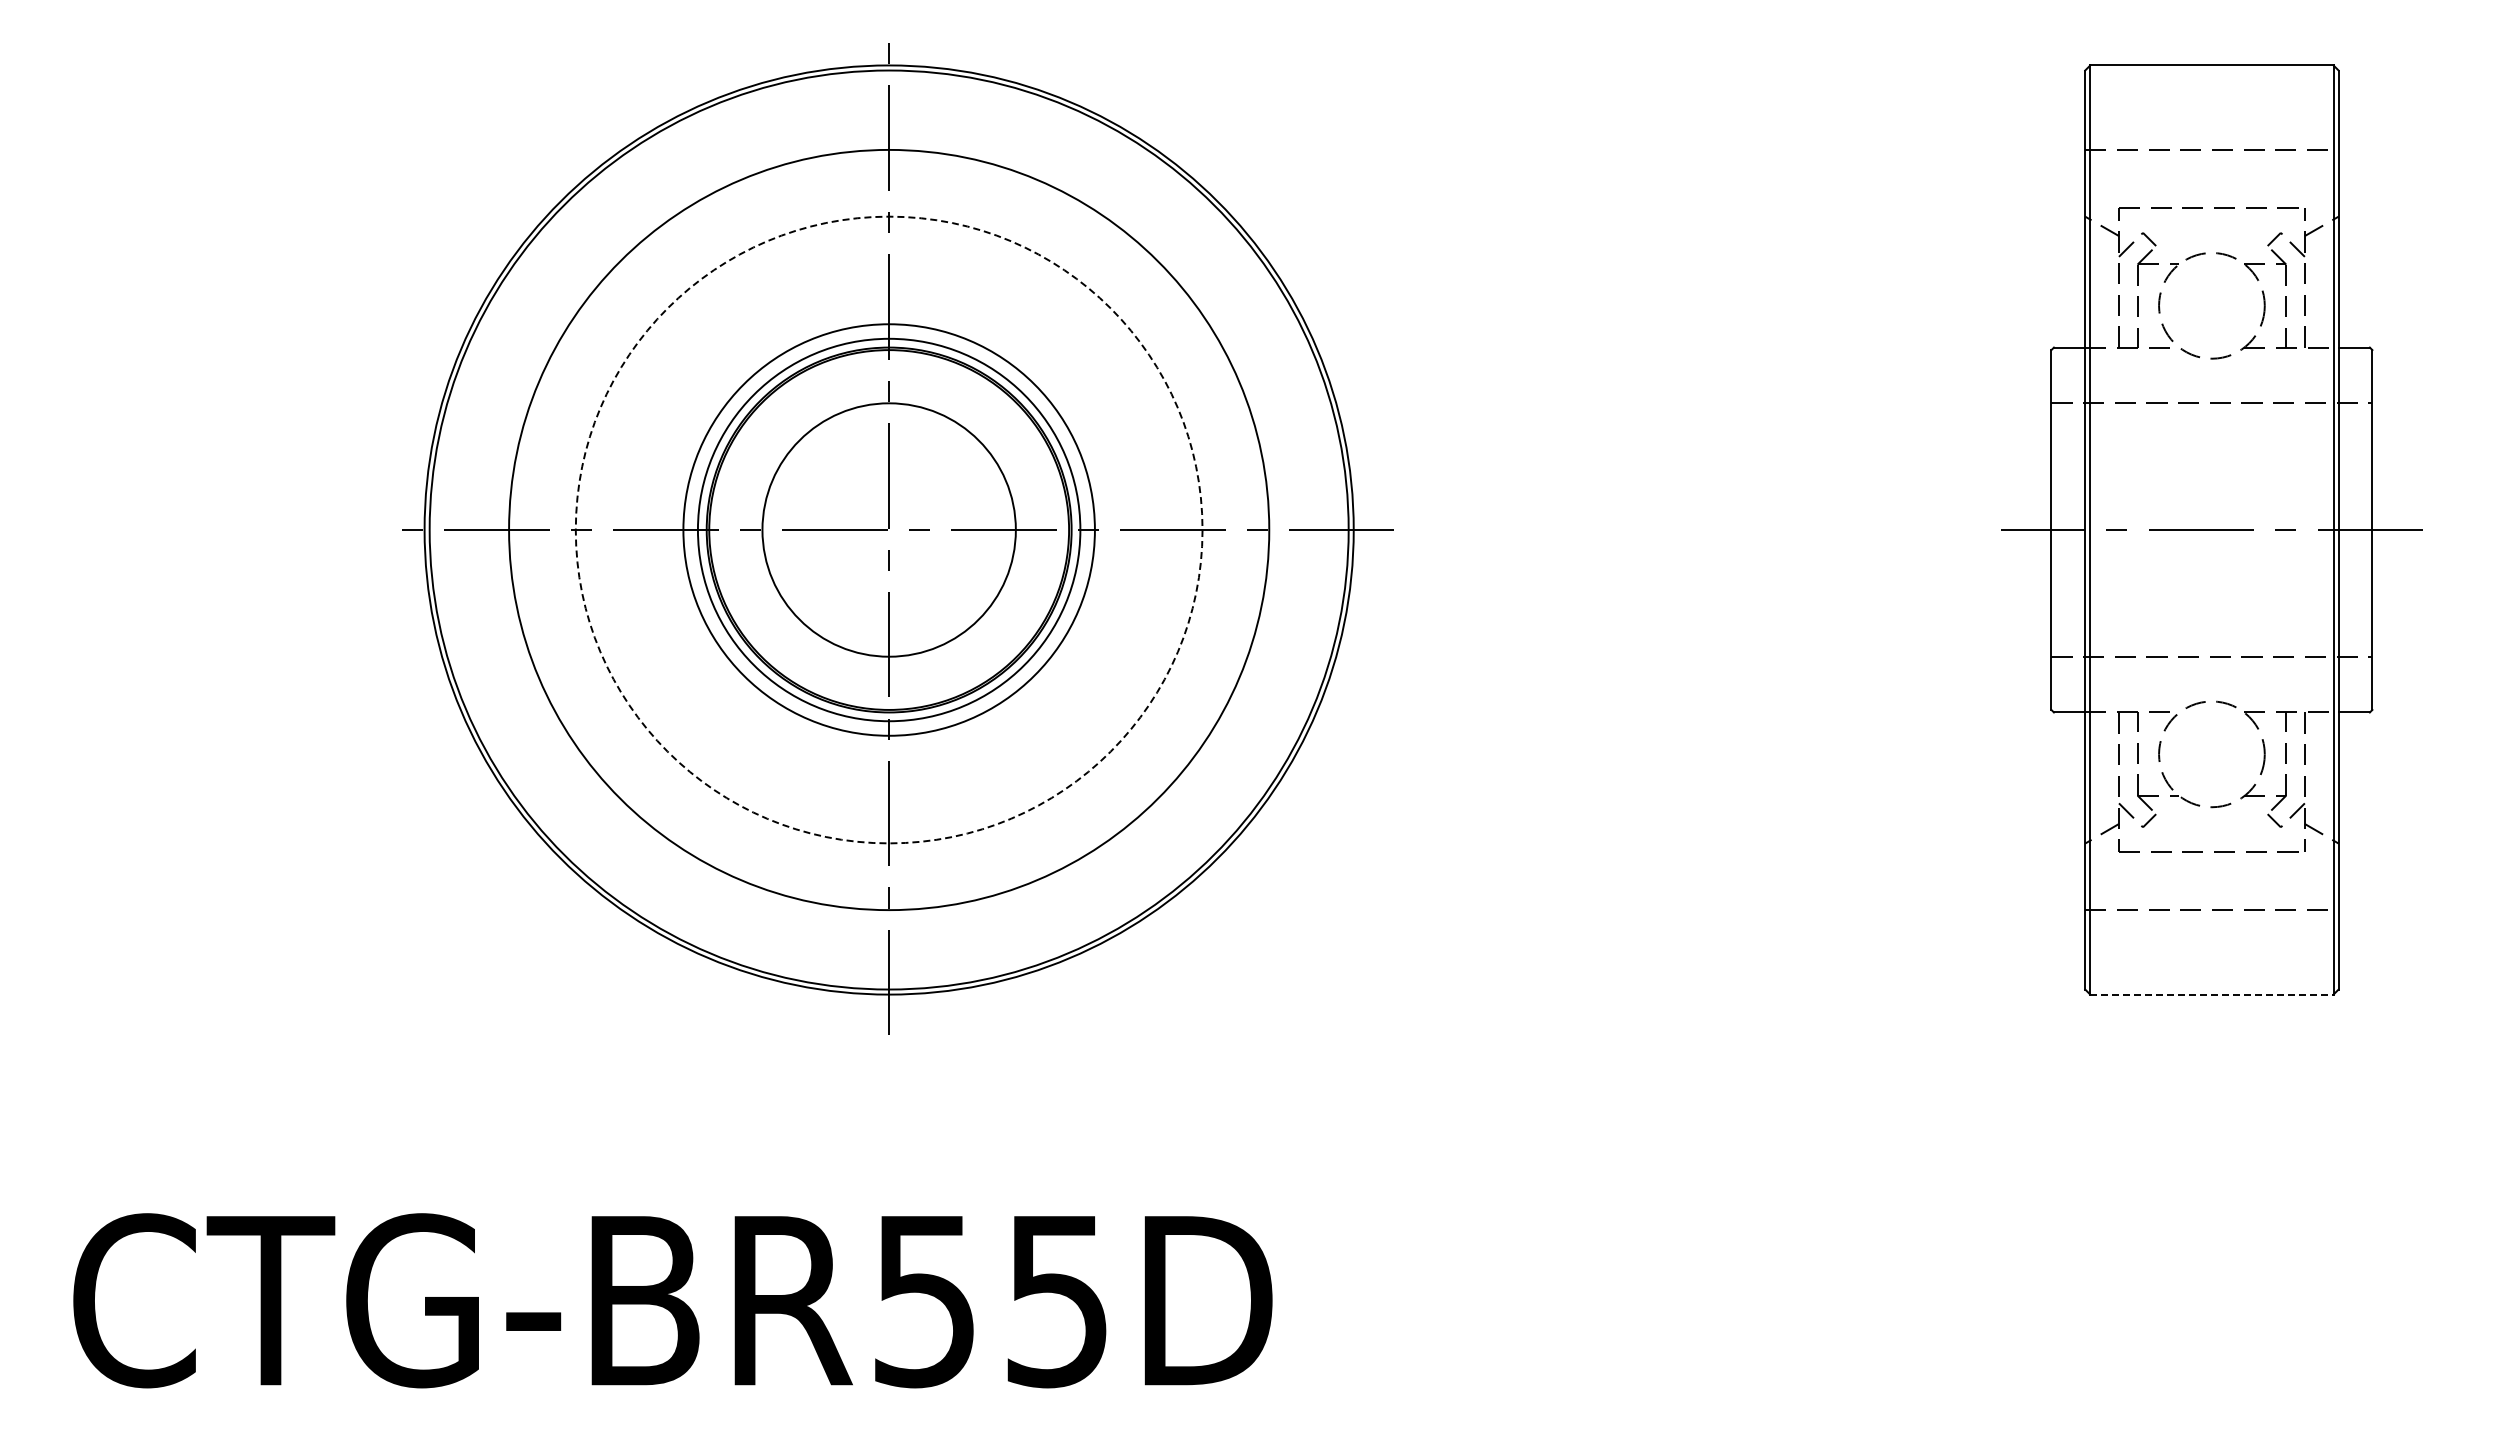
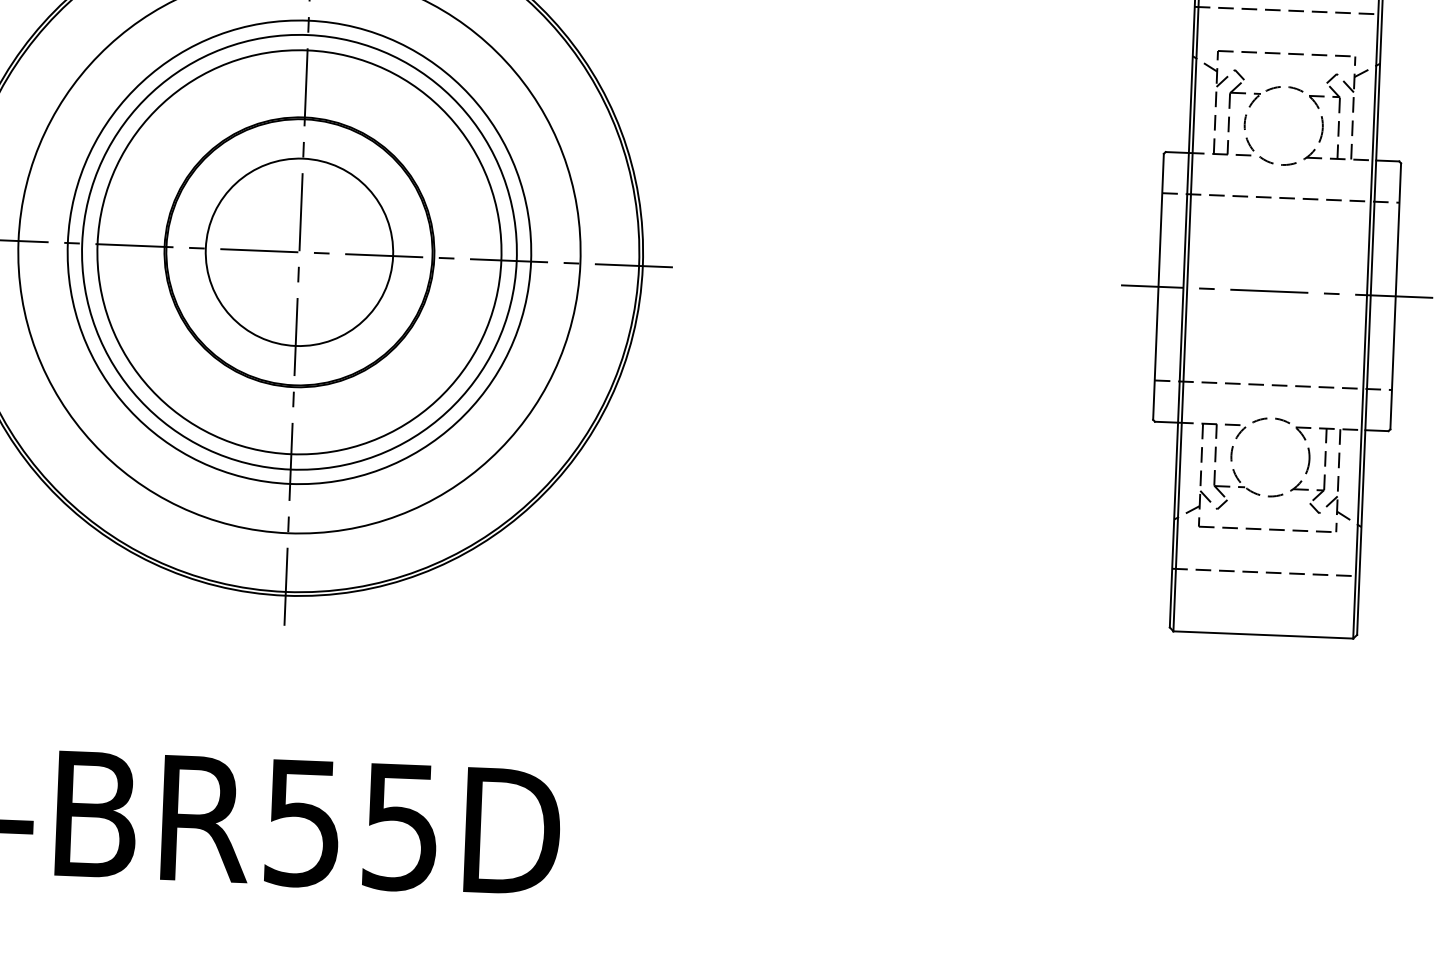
circle: (888, 529) -> (298, 251), dashed -> solid
circle: (889, 529) -> (299, 251), size x1.43
circle: (889, 529) -> (299, 251), size x1.43
line: (2211, 994) -> (1263, 634), dashed -> solid

